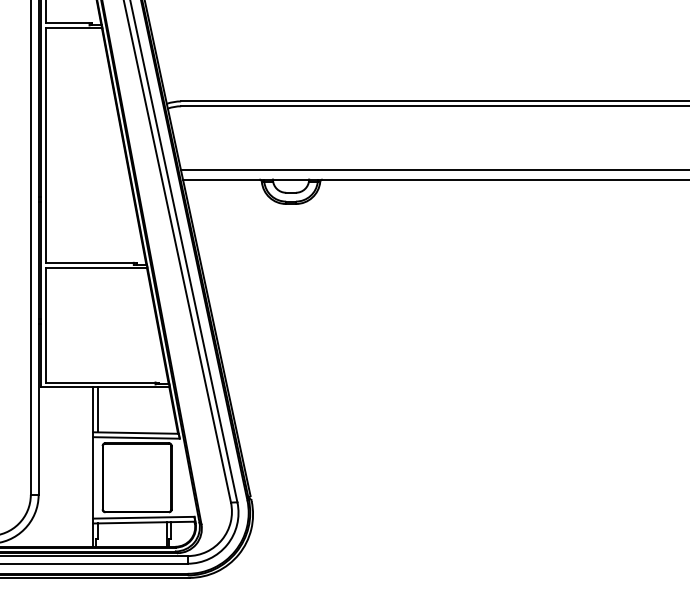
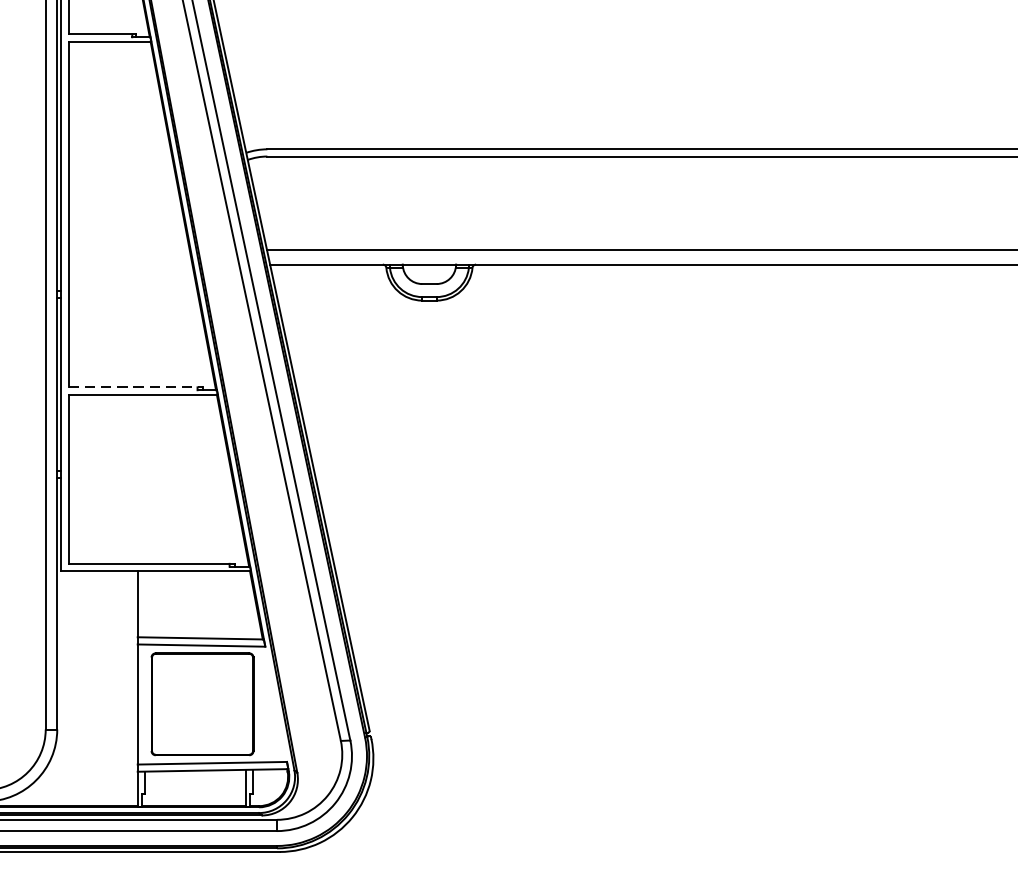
line: (92, 262) -> (136, 386), solid -> dashed
line: (98, 409) -> (145, 603), removed

